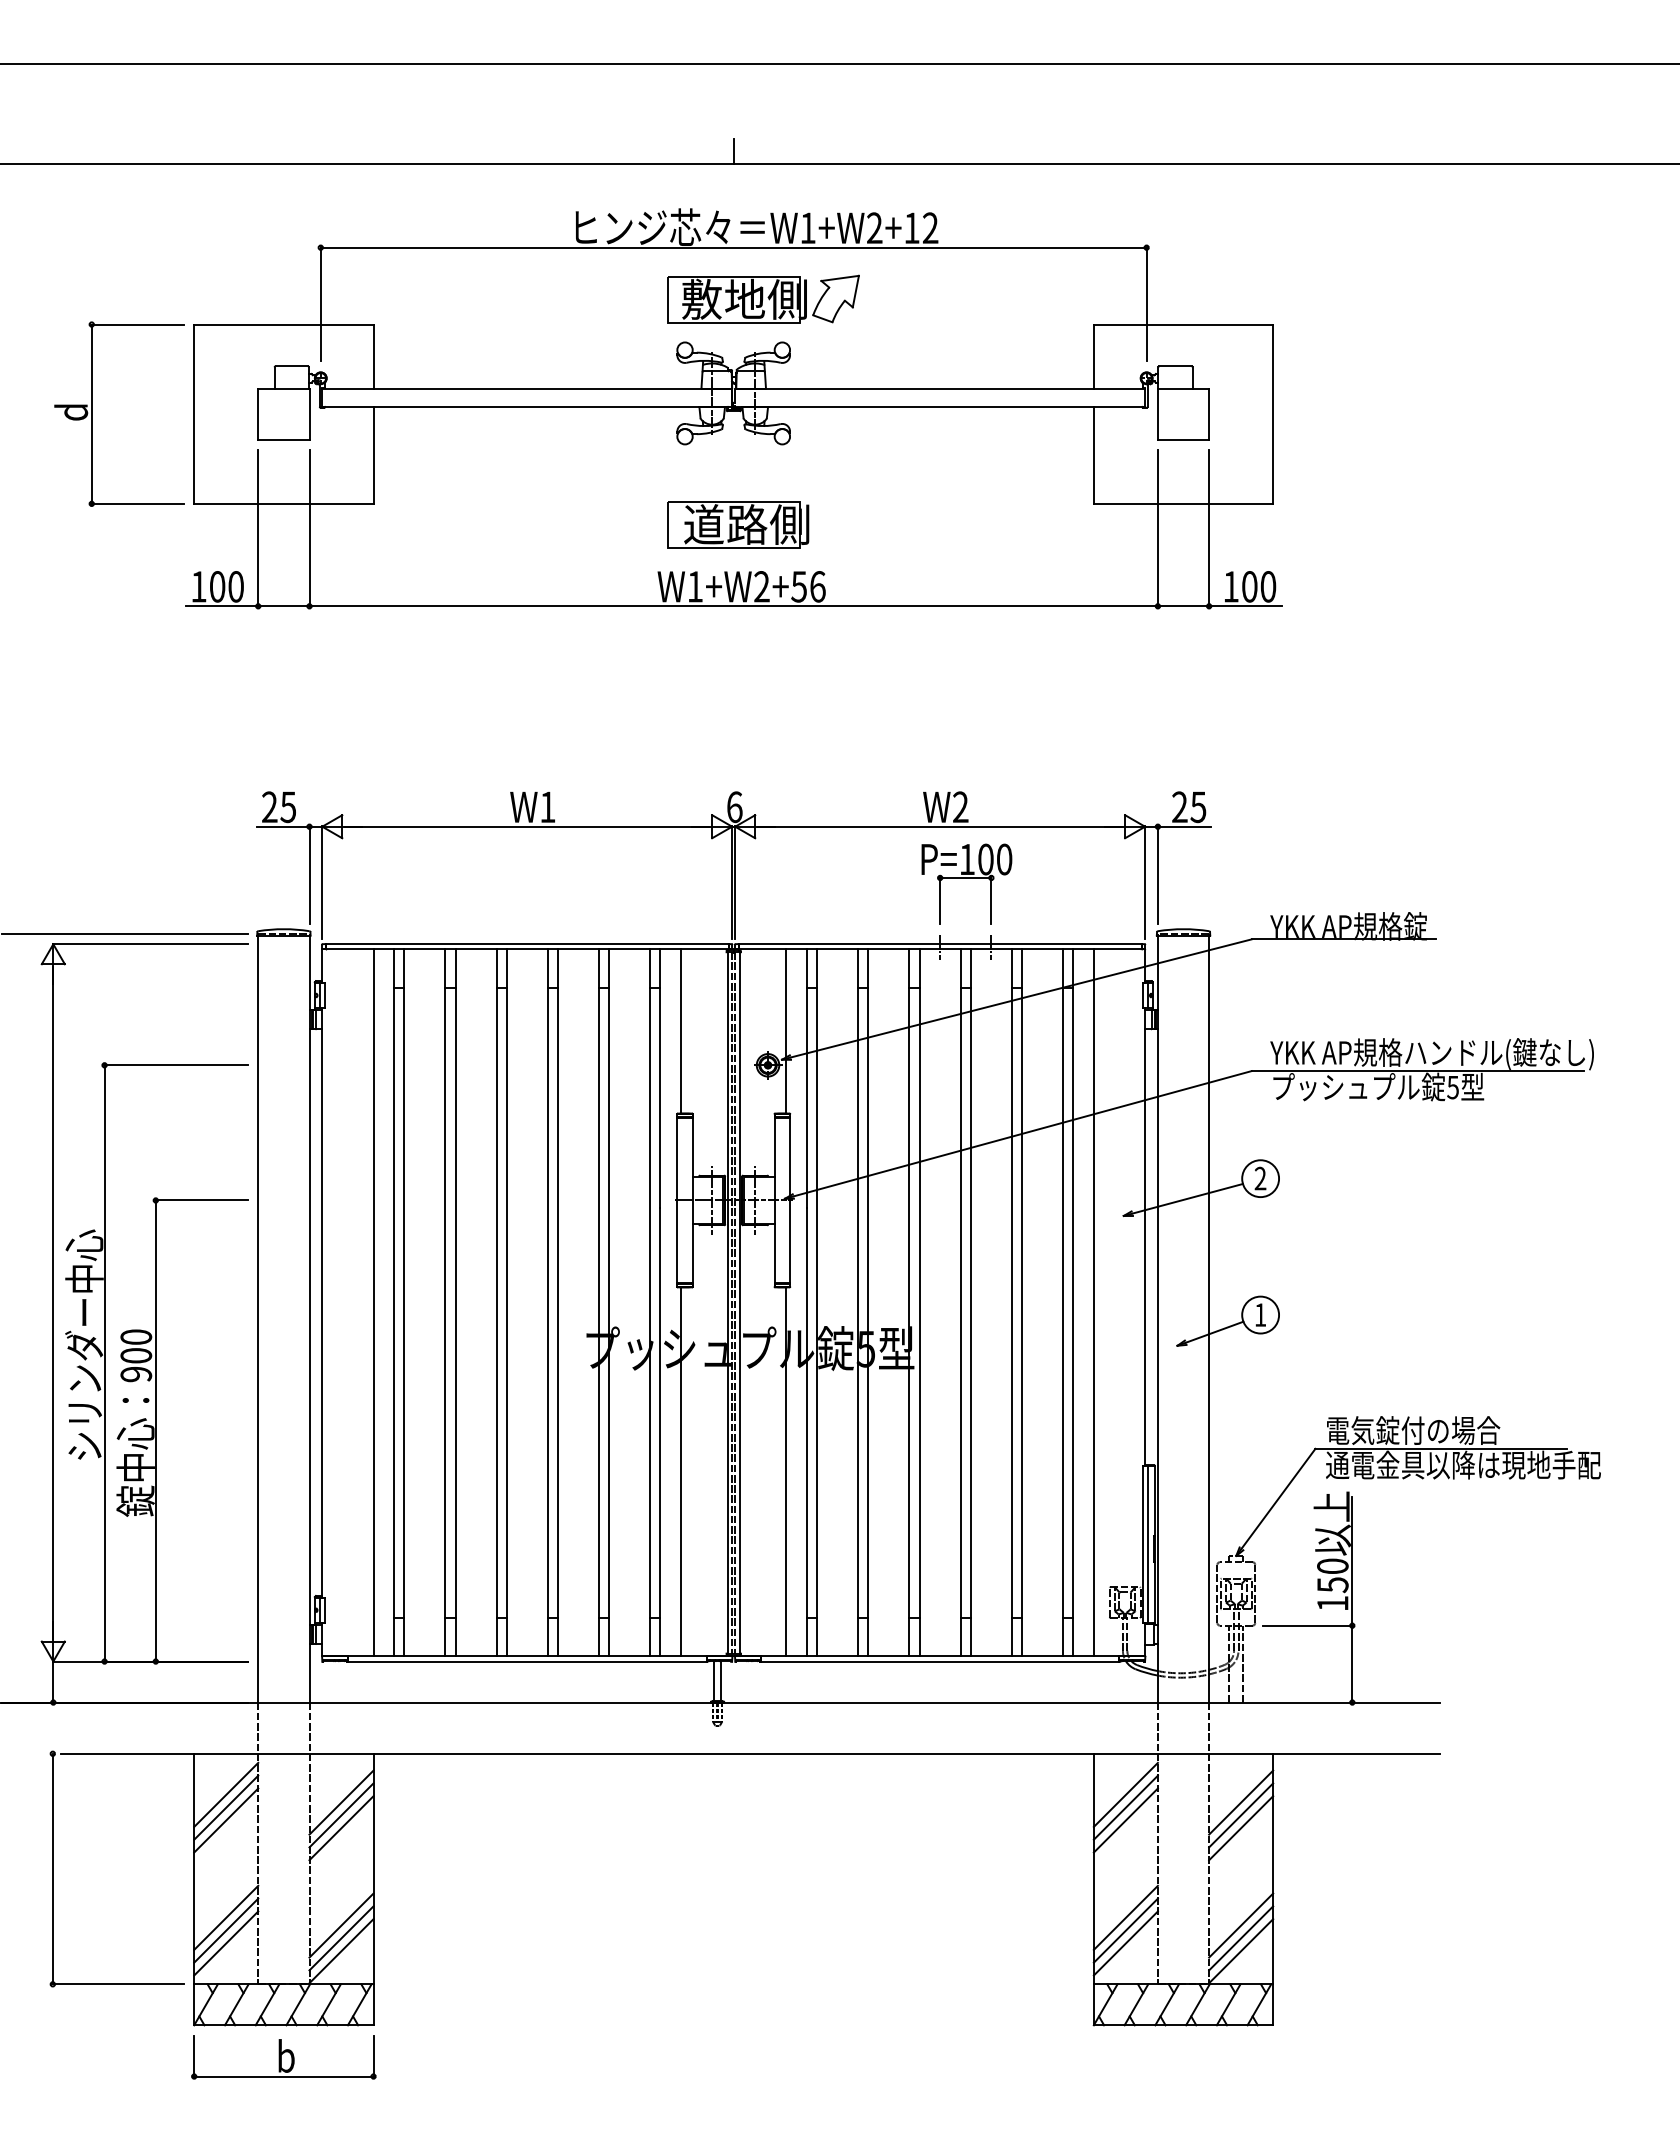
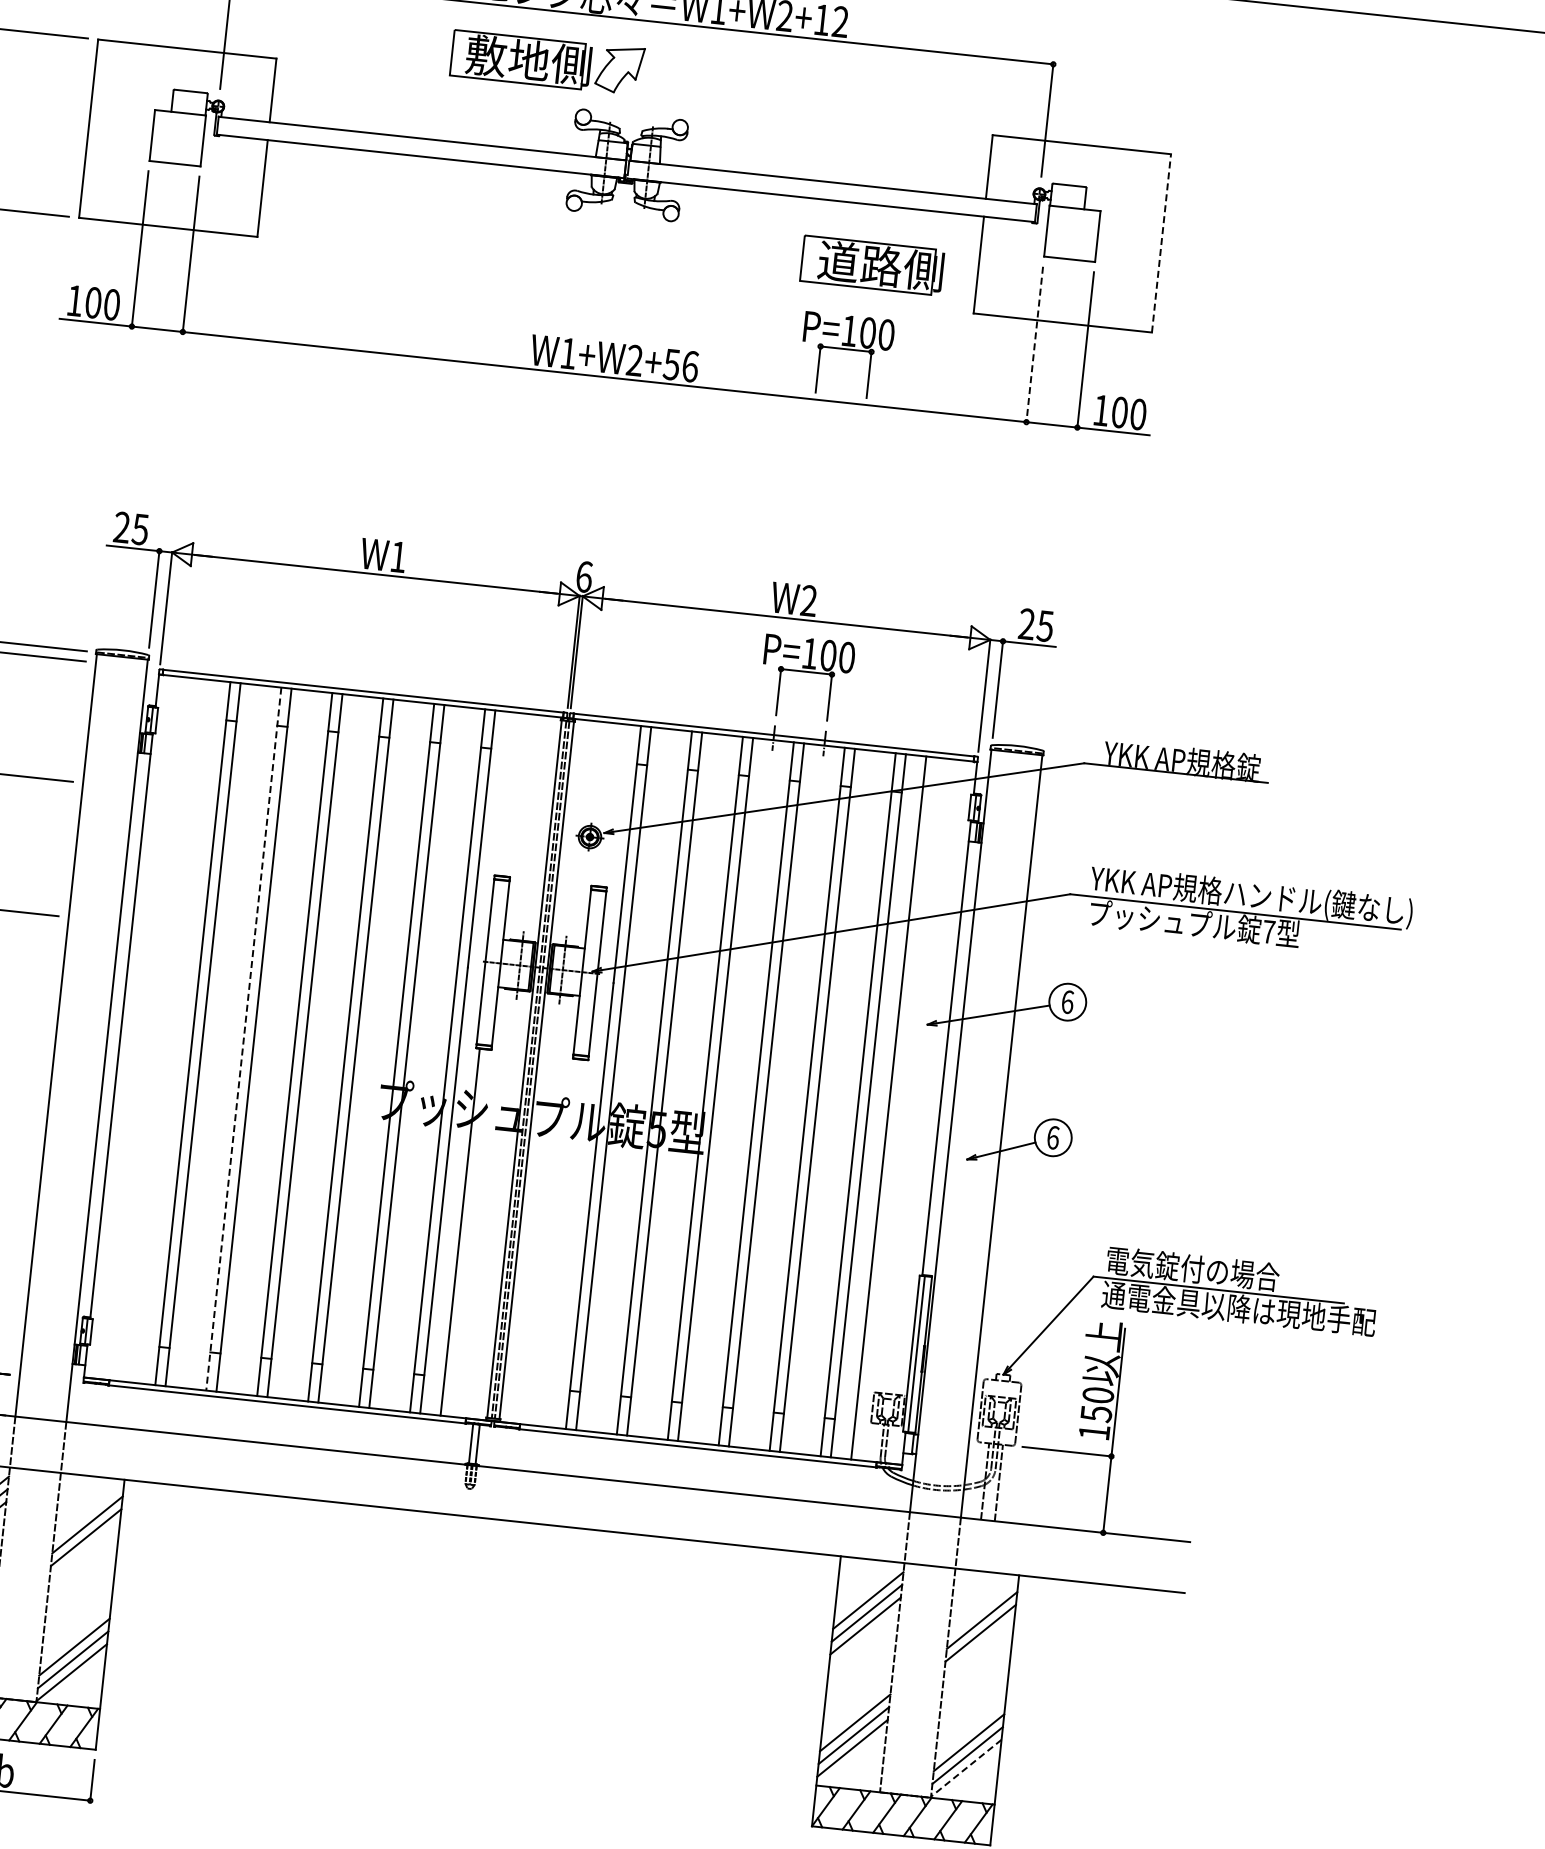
part: (763, 298) -> (547, 61), moved
line: (1273, 414) -> (1161, 243), solid -> dashed
part: (738, 524) -> (872, 265), moved
line: (1157, 528) -> (1034, 344), solid -> dashed
part: (971, 558) -> (846, 354), added
line: (680, 1031) -> (506, 794), removed
line: (786, 1031) -> (611, 805), removed
text: (1452, 1087) -> (1268, 931), 5 -> 7
text: (1260, 1178) -> (1067, 1001), 2 -> 6
line: (373, 1302) -> (172, 1031), removed
line: (445, 1302) -> (244, 1038), solid -> dashed
text: (1260, 1314) -> (1053, 1137), 1 -> 6
line: (786, 1471) -> (565, 1242), removed
line: (341, 1828) -> (84, 1550), removed
line: (1241, 1828) -> (979, 1646), removed
line: (1240, 1951) -> (965, 1768), solid -> dashed

